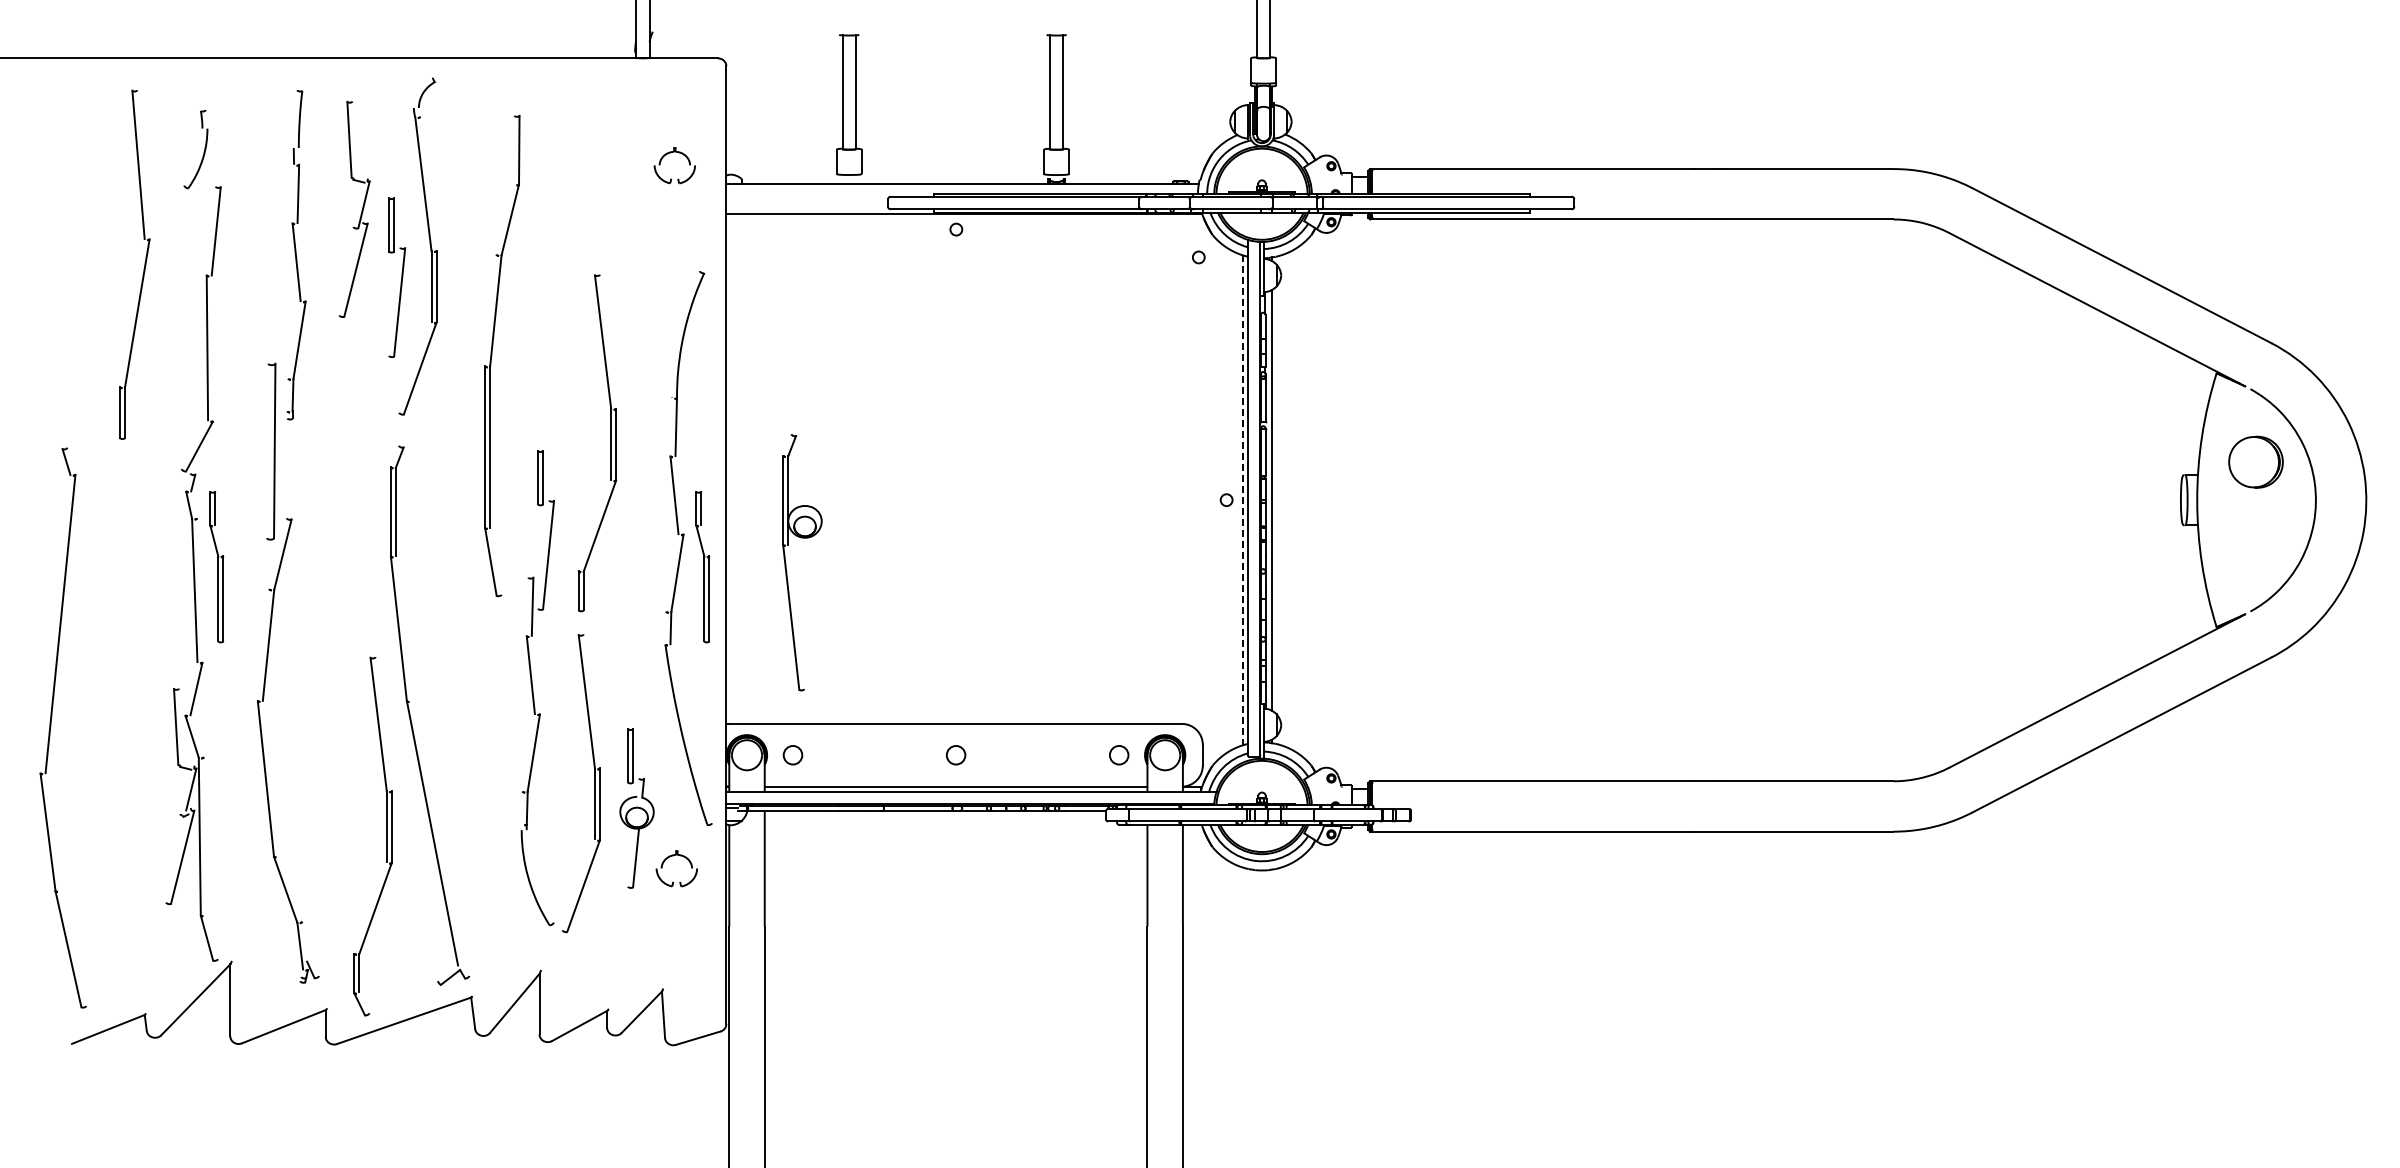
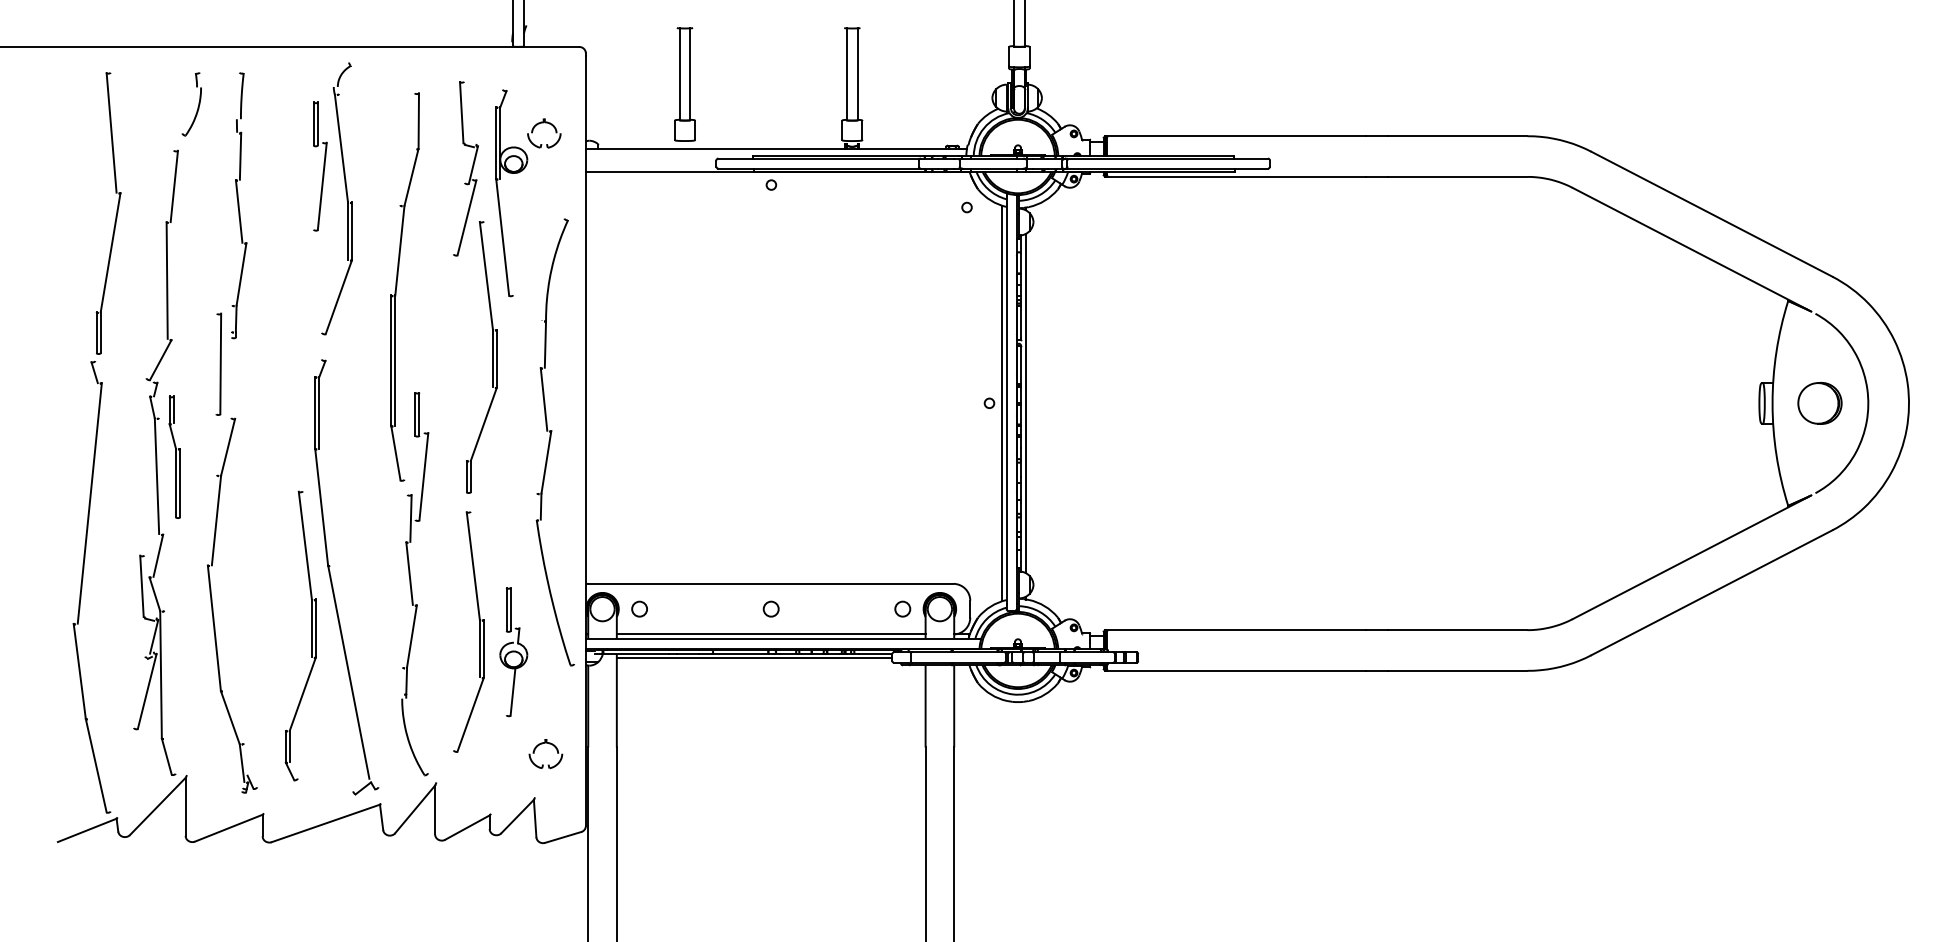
part: (203, 151) -> (197, 105), moved
part: (361, 210) -> (471, 169), moved
part: (397, 277) -> (320, 166), moved
part: (271, 451) -> (218, 364), size x0.71
part: (2255, 461) -> (1819, 402), moved
line: (1242, 500) -> (1002, 403), dashed -> solid
part: (786, 563) -> (498, 193), moved
part: (702, 567) -> (566, 457), removed
part: (537, 688) -> (414, 584), moved
part: (51, 727) -> (82, 586), moved
line: (935, 815) -> (754, 657), added
part: (386, 836) -> (311, 635), moved
part: (673, 856) -> (543, 744), moved

